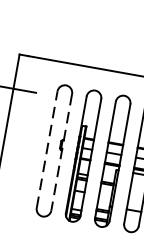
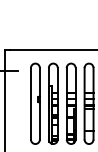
line: (46, 149) -> (30, 103), dashed -> solid
line: (61, 151) -> (39, 103), dashed -> solid

